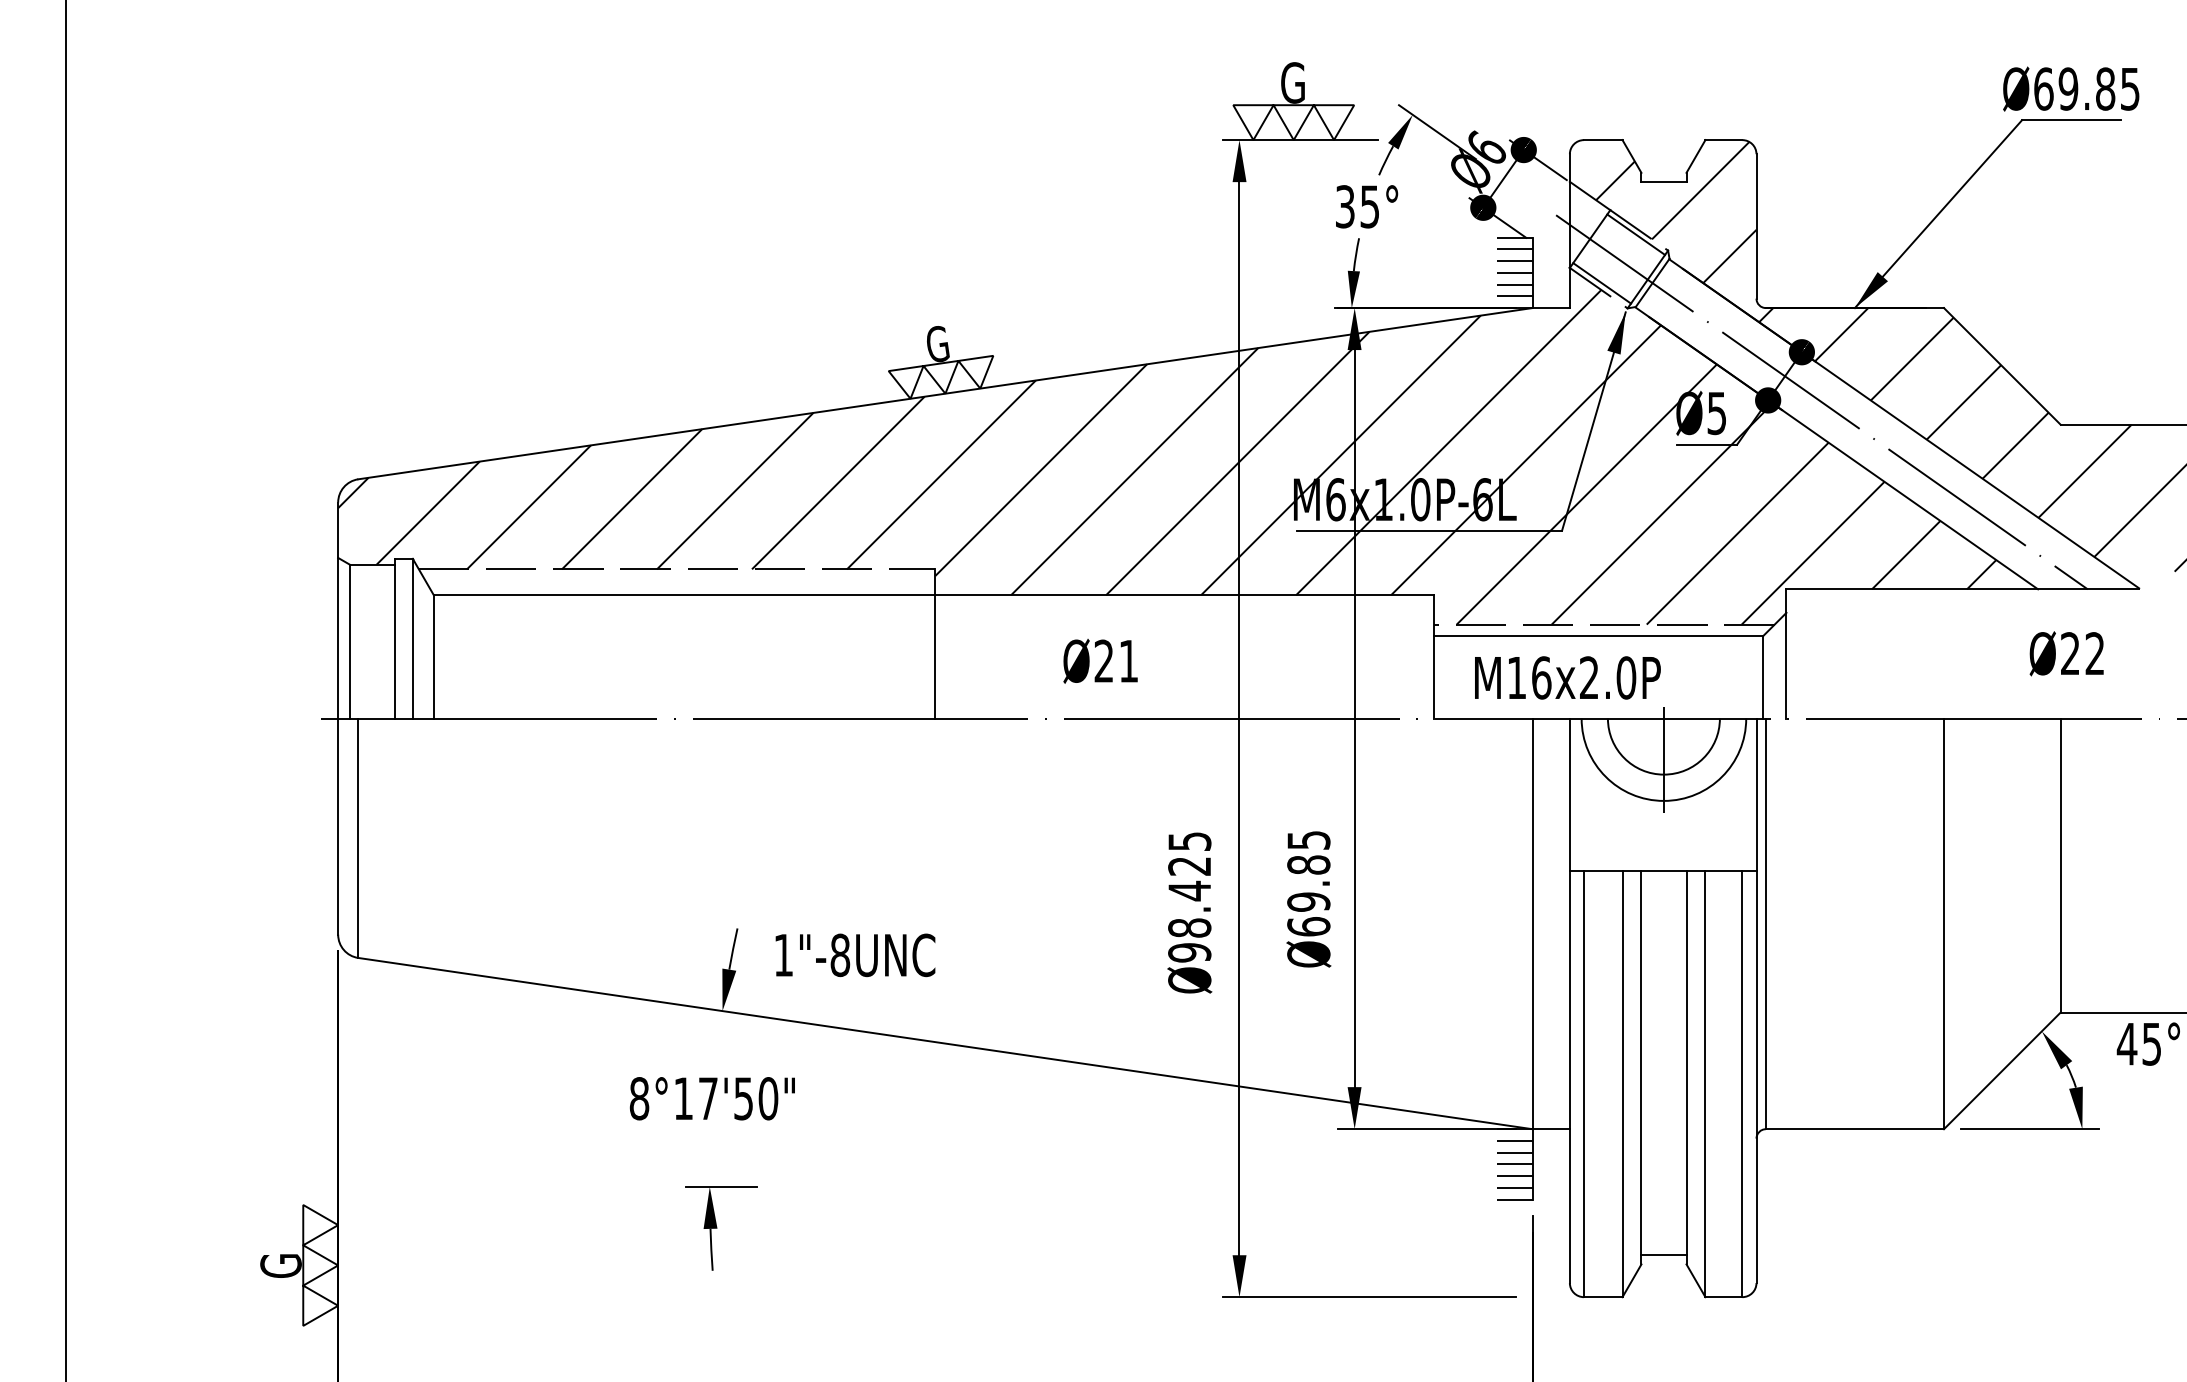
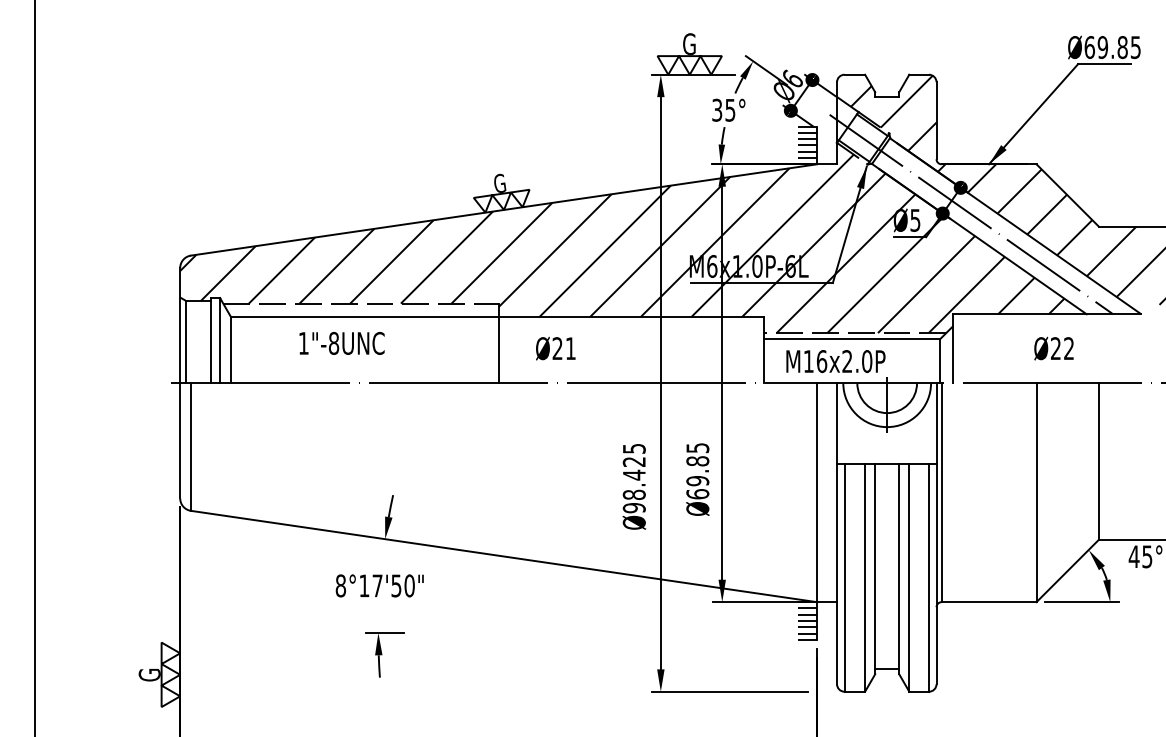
text: (2065, 653) -> (1053, 348), moved
text: (1100, 660) -> (555, 348), moved
text: (854, 955) -> (341, 343), moved

